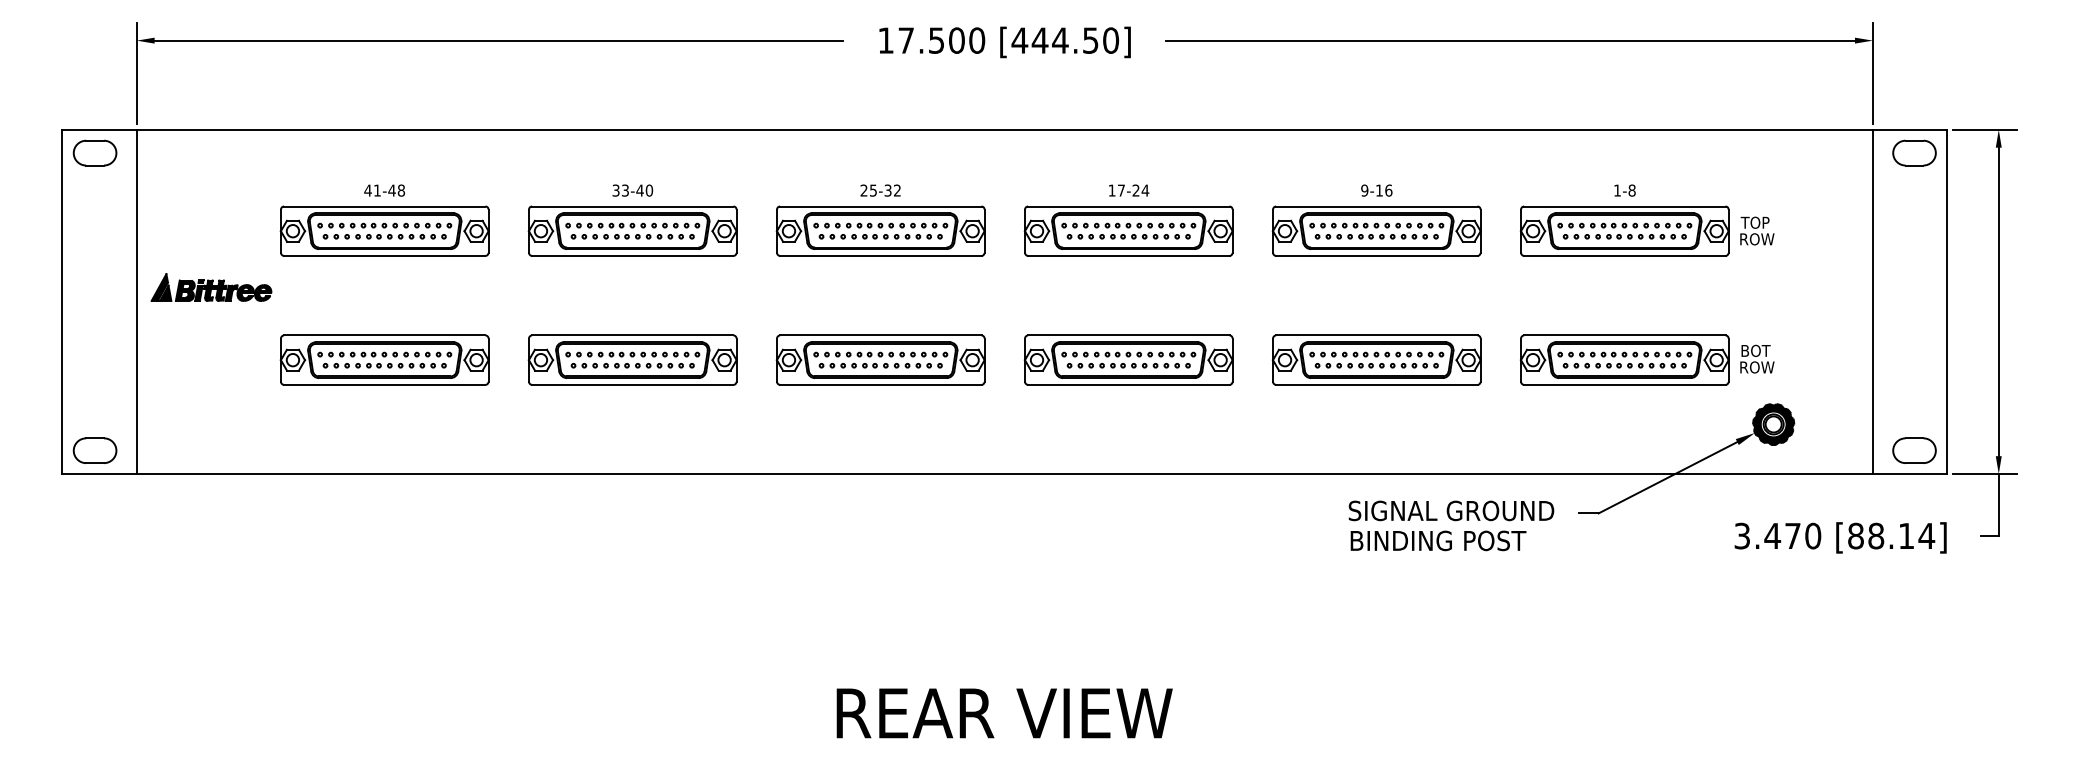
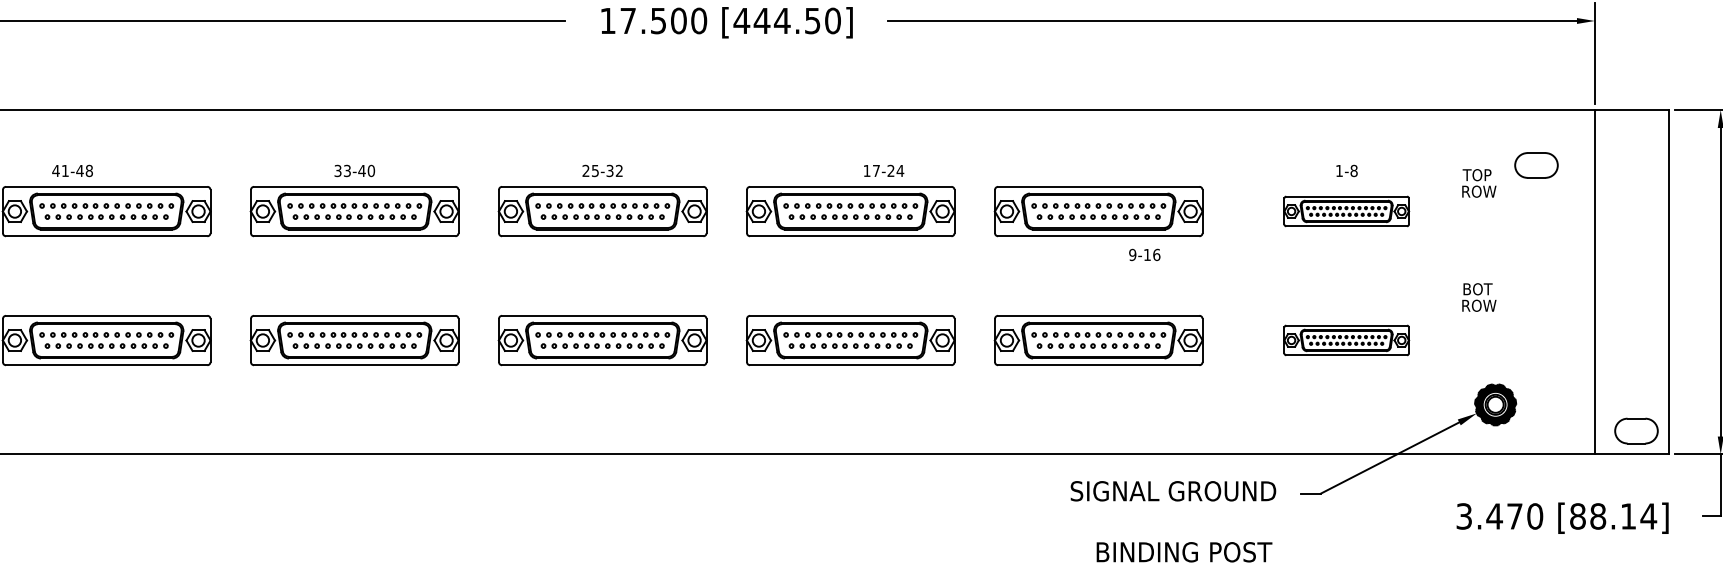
part: (1914, 152) -> (1536, 164), moved
text: (384, 190) -> (72, 170), moved
text: (1129, 190) -> (884, 170), moved
text: (1376, 190) -> (1144, 254), moved
part: (1624, 230) -> (1346, 210), size x0.6
text: (1757, 230) -> (1479, 182), moved
text: (1757, 358) -> (1479, 296), moved
part: (1624, 359) -> (1346, 339), size x0.6
text: (1438, 540) -> (1184, 551), moved

